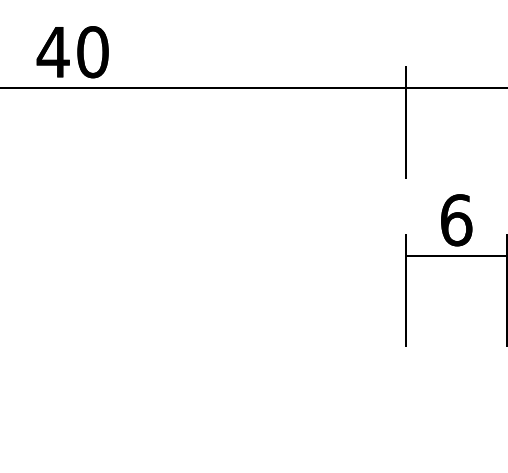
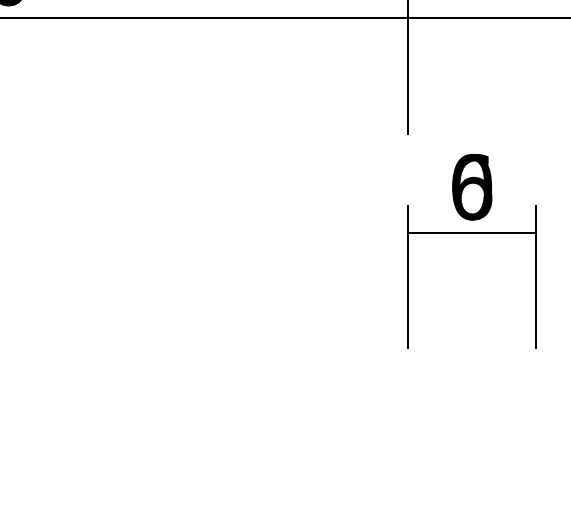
text: (456, 220) -> (472, 187), 6 -> 0

